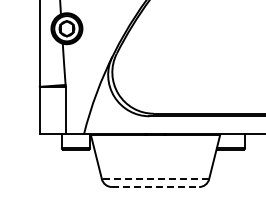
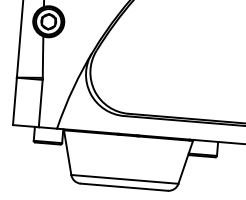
line: (155, 179) -> (124, 179), dashed -> solid
line: (155, 187) -> (124, 187), dashed -> solid

